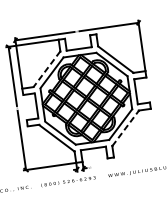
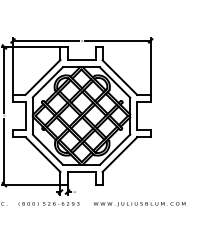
line: (46, 69) -> (42, 77), dashed -> solid
line: (126, 128) -> (120, 154), dashed -> solid

